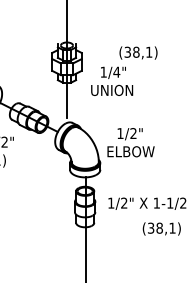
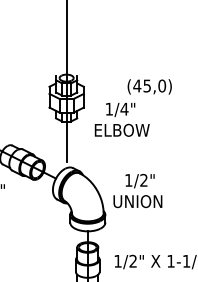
text: (138, 51) -> (149, 85), (38,1) -> (45,0)
text: (114, 90) -> (121, 130), UNION -> ELBOW
text: (130, 151) -> (140, 201), ELBOW -> UNION

